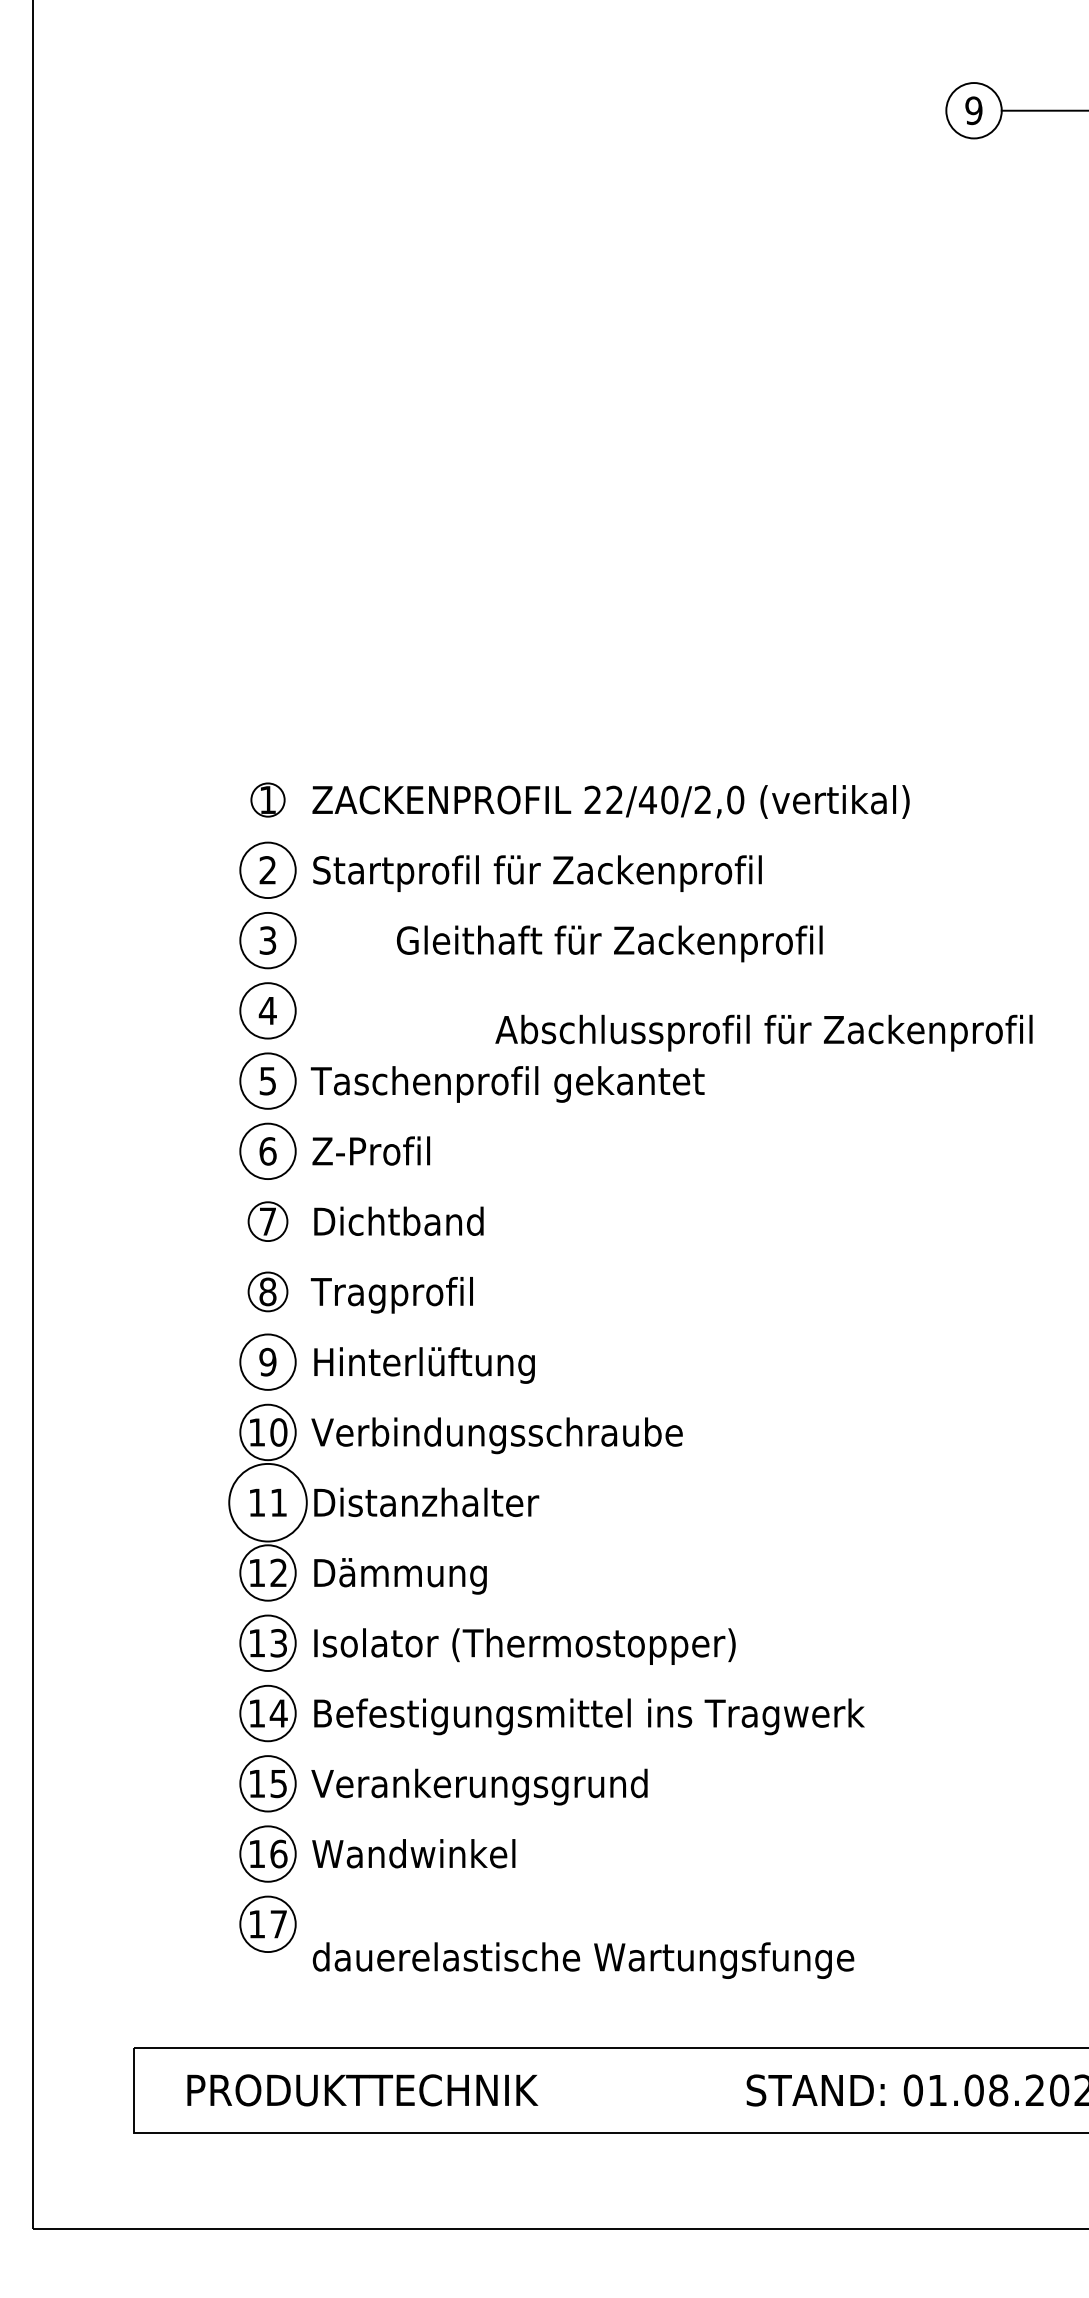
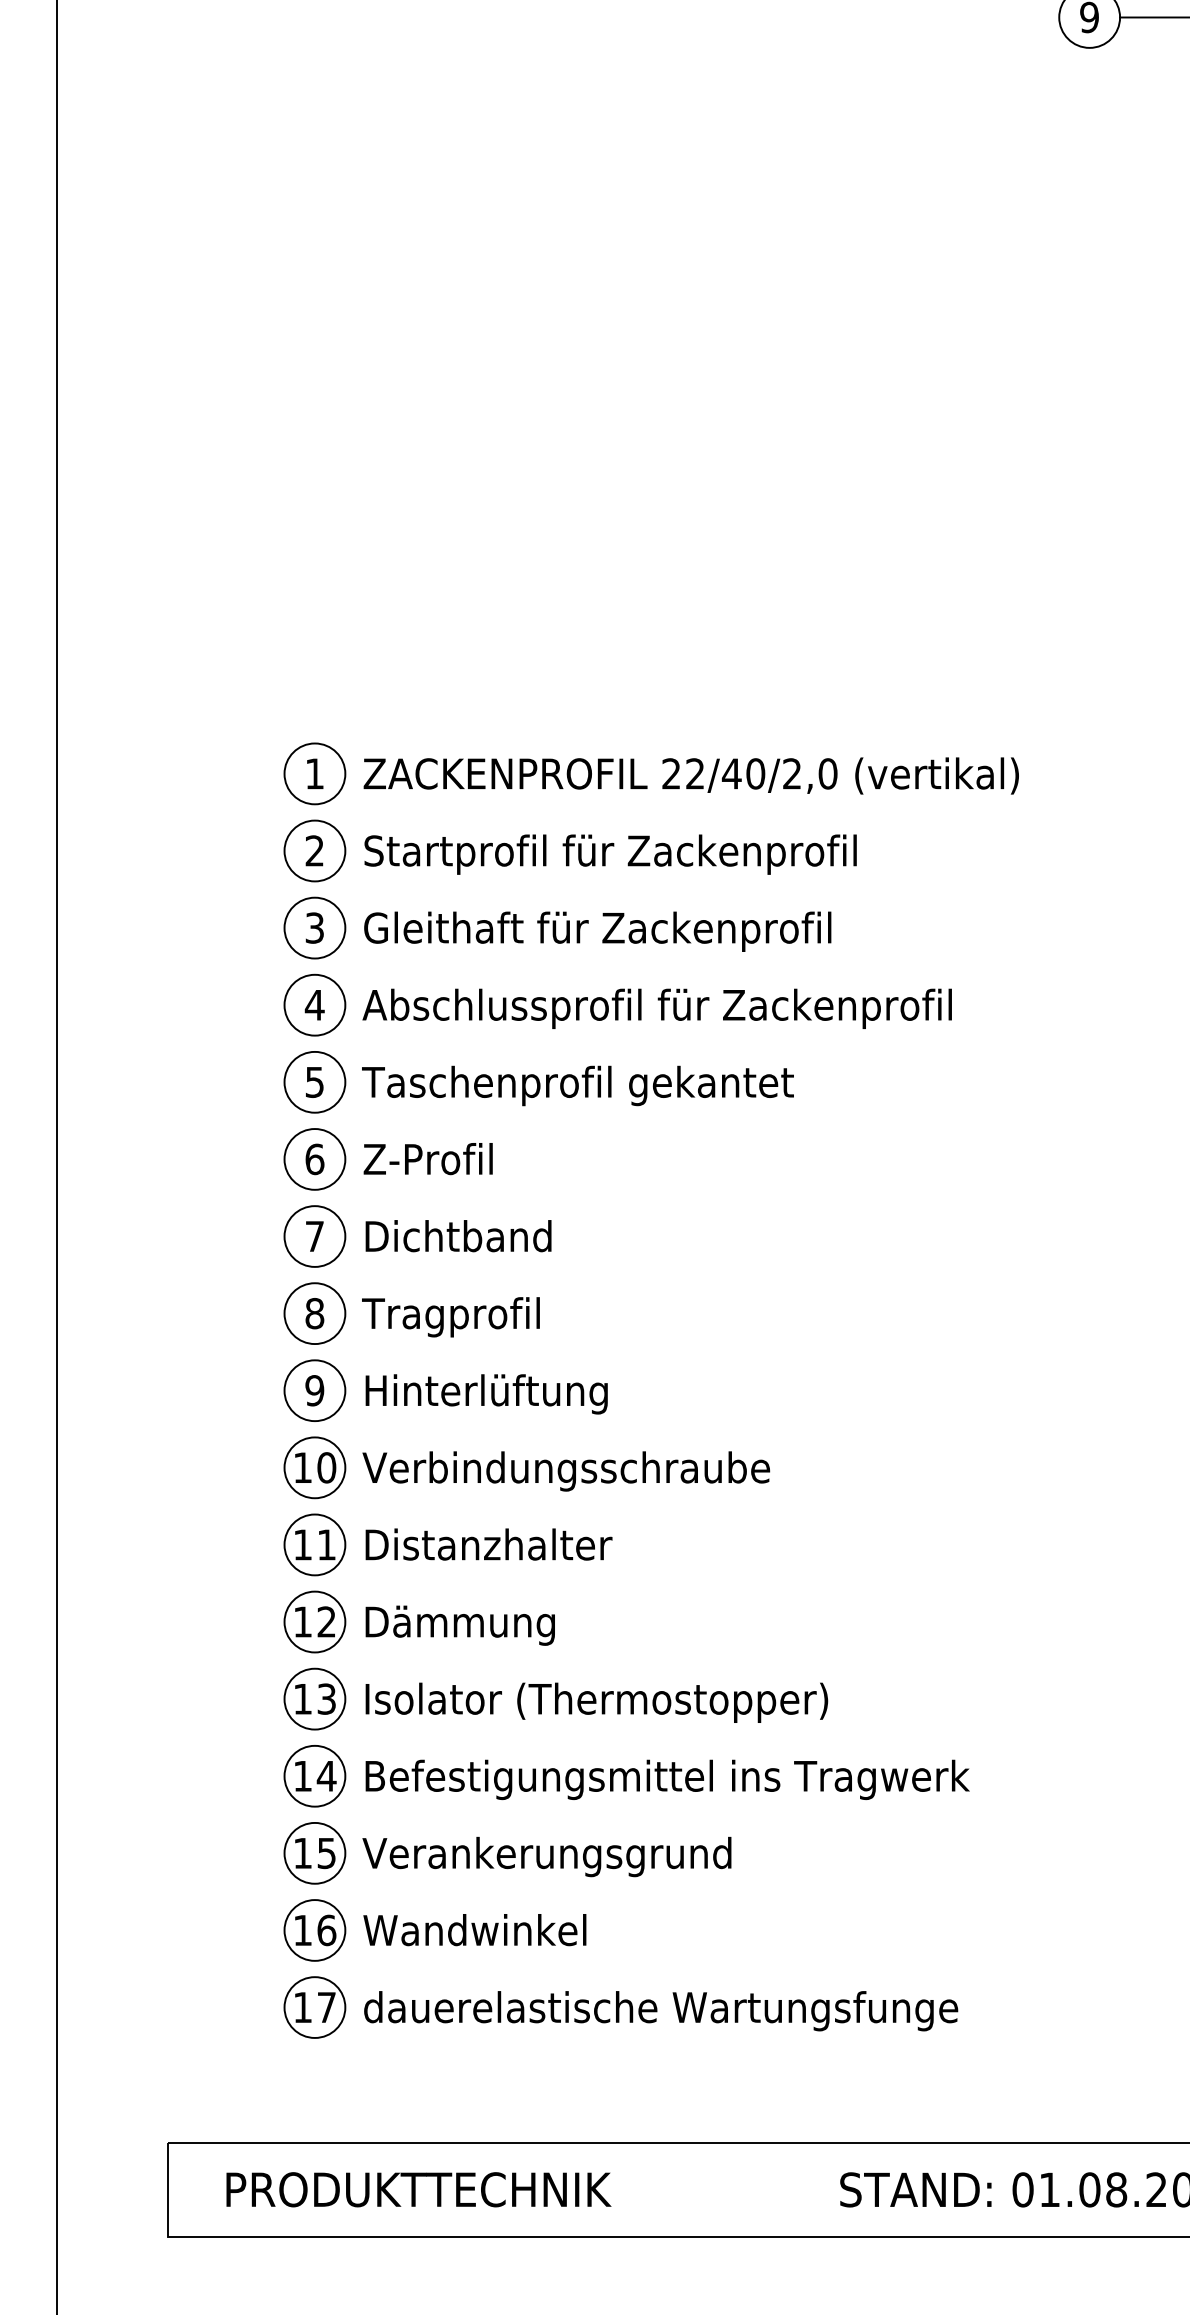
circle: (267, 799) -> (314, 773), size x1.67
text: (609, 943) -> (597, 931), moved
text: (763, 1032) -> (656, 1008), moved
circle: (267, 1221) -> (314, 1236), size x1.43
circle: (267, 1291) -> (314, 1313), size x1.43
circle: (267, 1502) -> (314, 1544), size x0.71
text: (583, 1960) -> (661, 2011), moved

